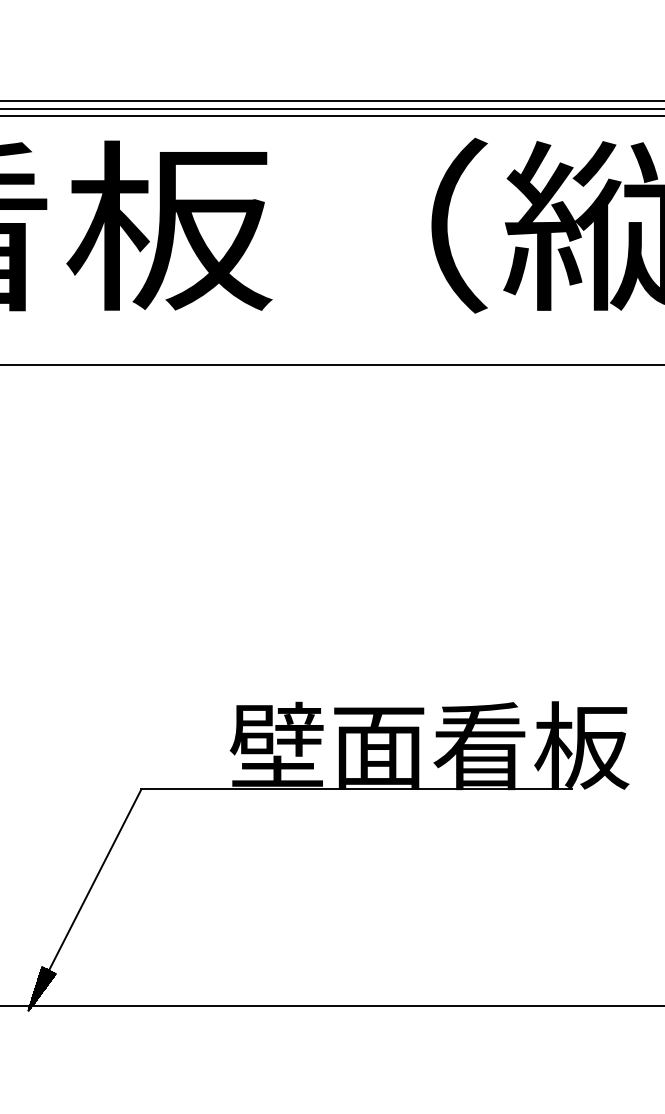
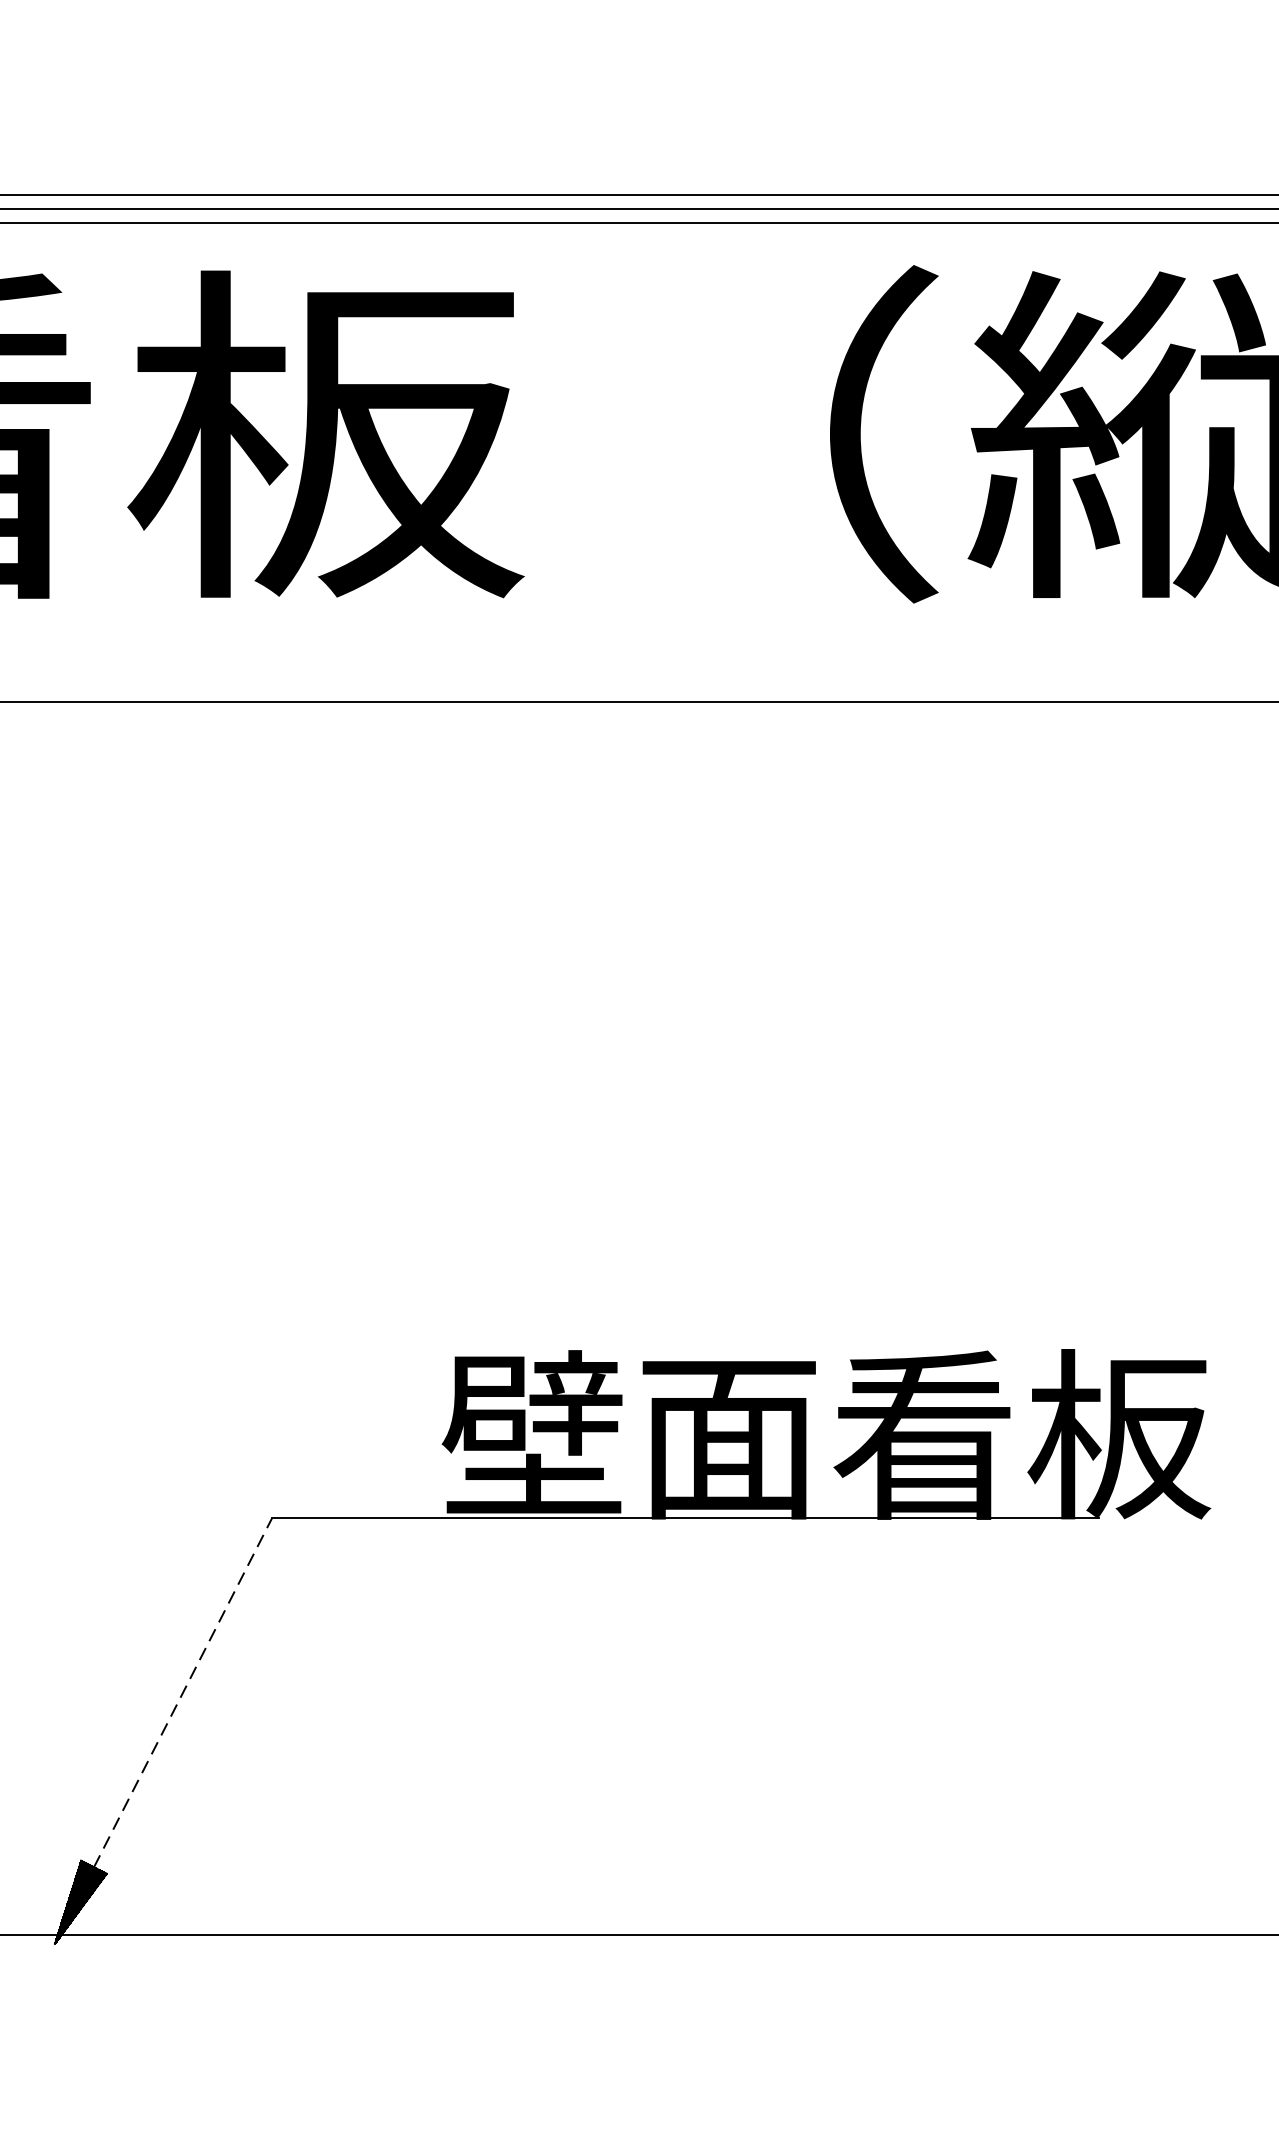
line: (95, 880) -> (183, 1693), solid -> dashed

